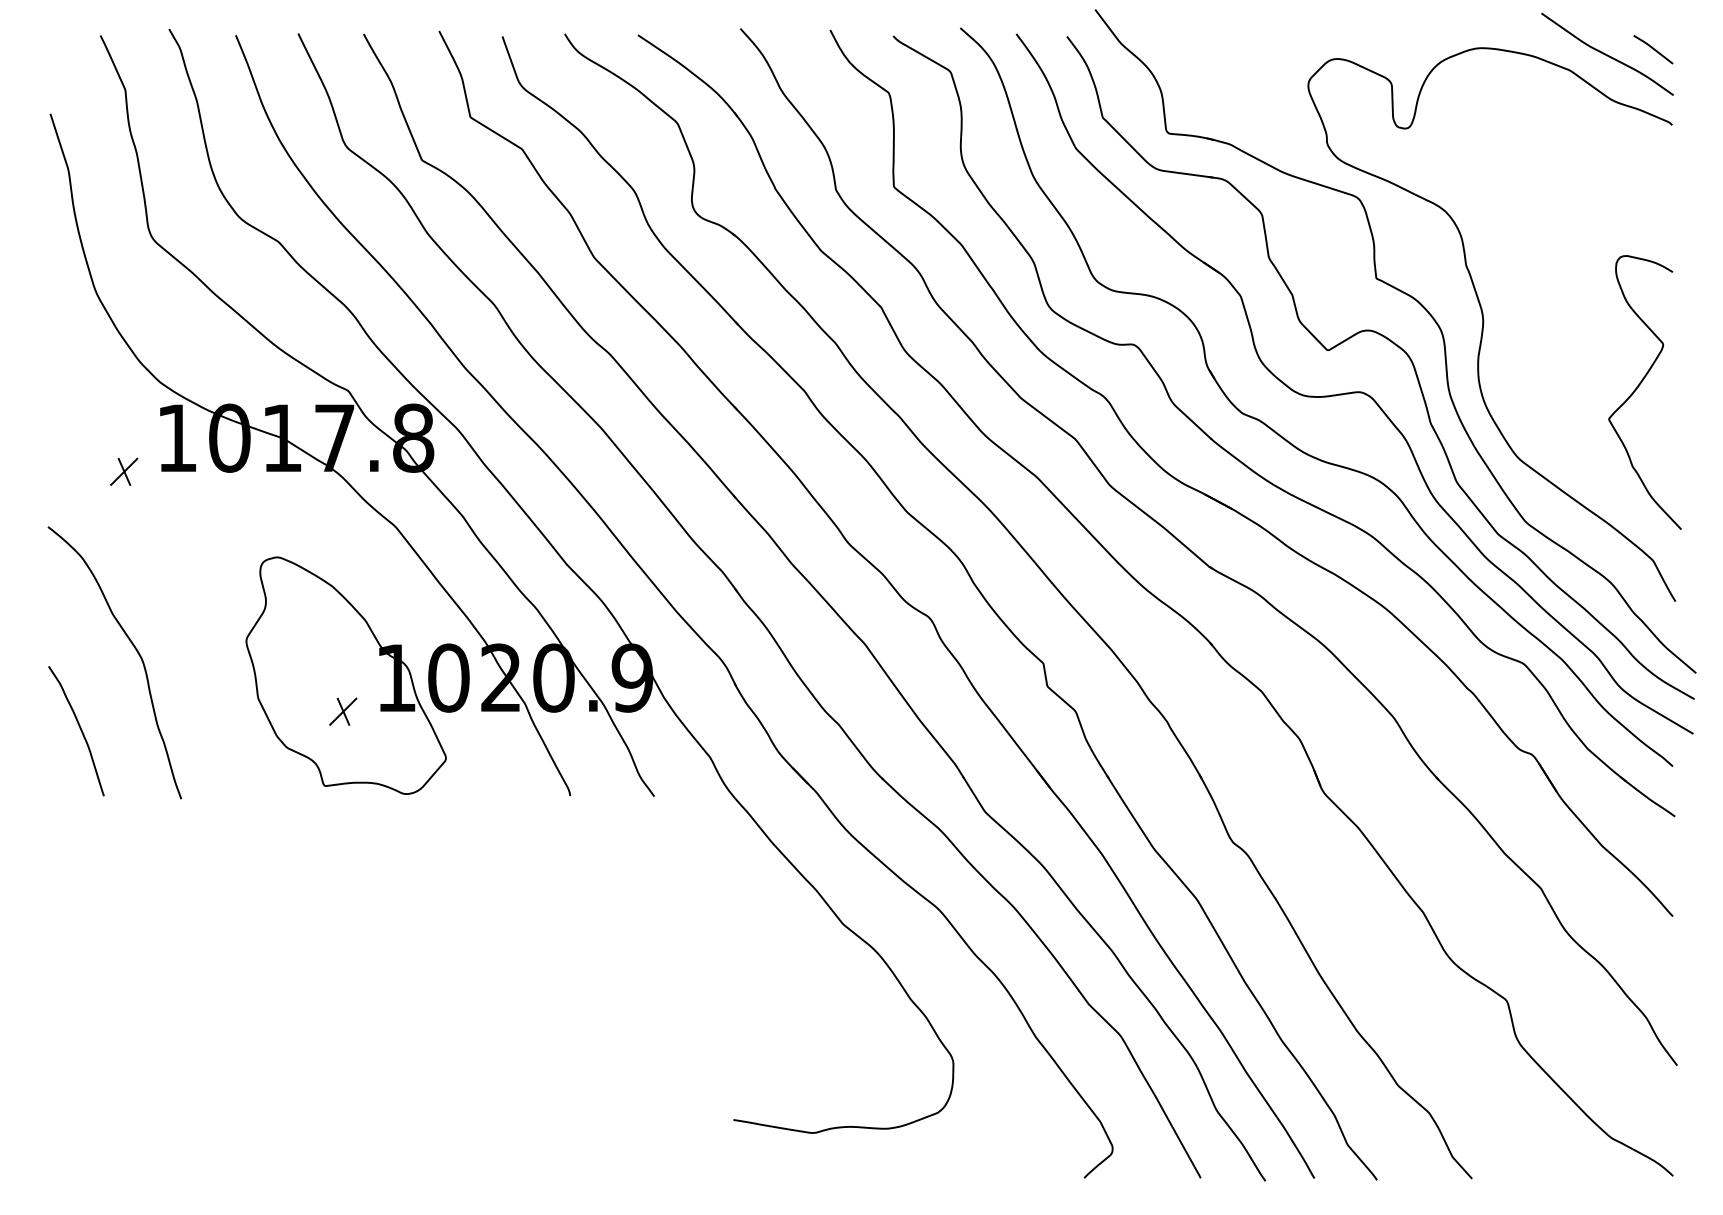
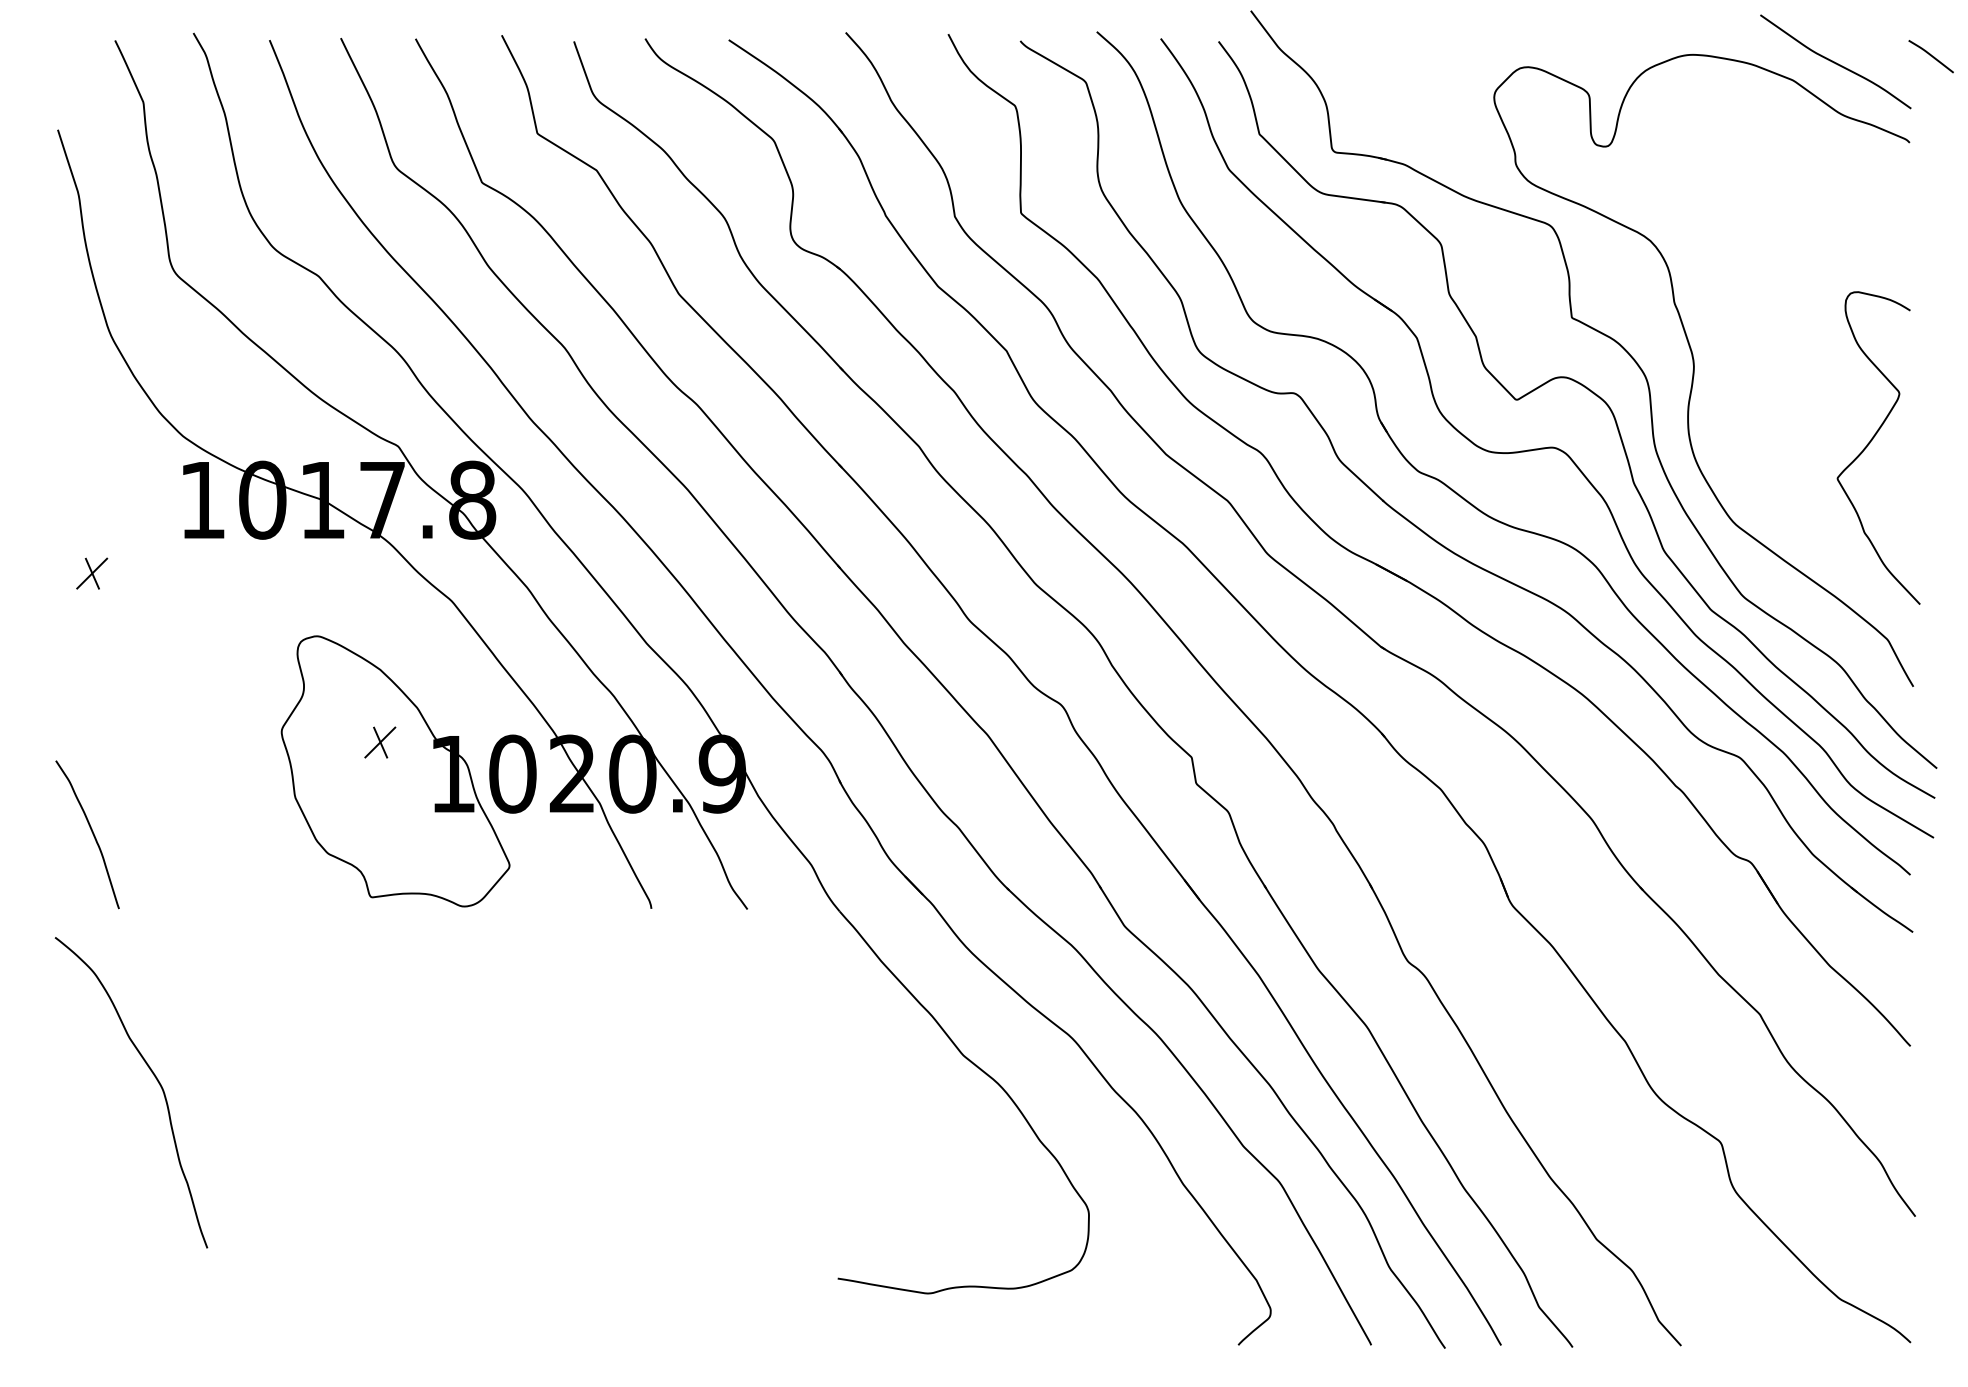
curve: (1652, 49) -> (1930, 56), moved
part: (124, 471) -> (92, 573), moved
curve: (136, 652) -> (156, 1080), moved
part: (343, 711) -> (380, 742), moved

